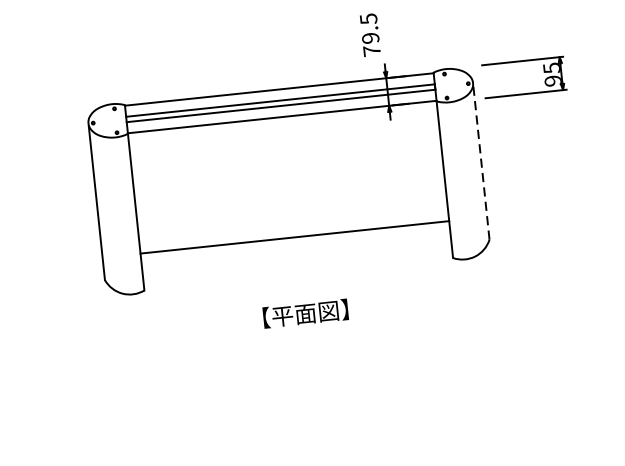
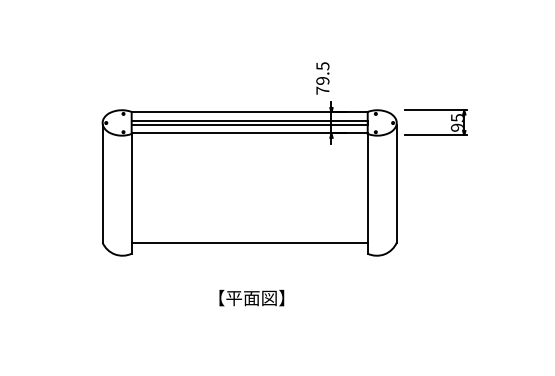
line: (481, 162) -> (396, 183), dashed -> solid
line: (294, 237) -> (249, 242), moved
text: (305, 312) -> (251, 297), moved

